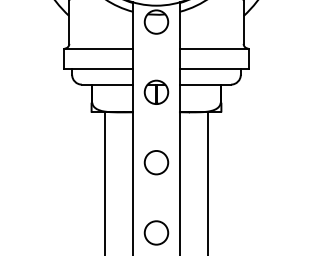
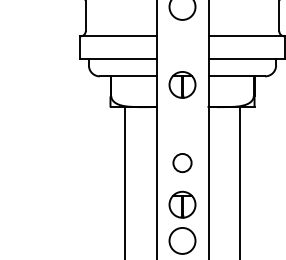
circle: (156, 162) -> (182, 162), size x0.7
part: (156, 199) -> (182, 203), added

